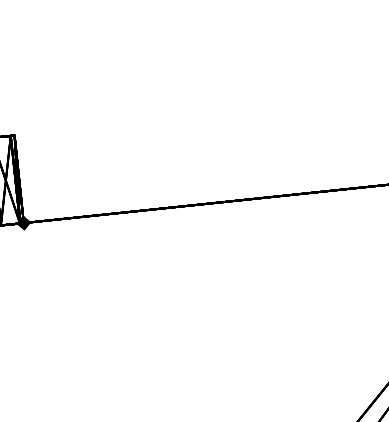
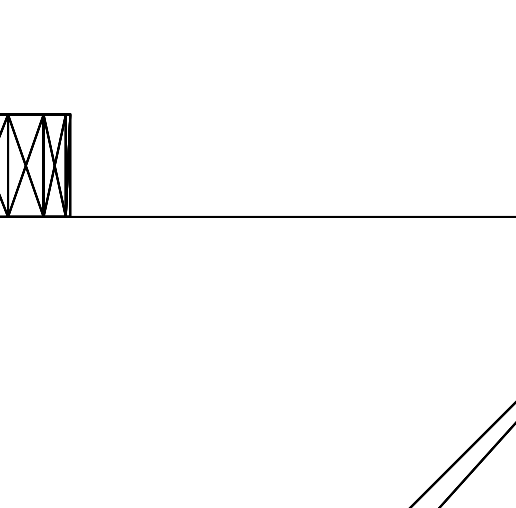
fill: (23, 222) -> (70, 216), removed

